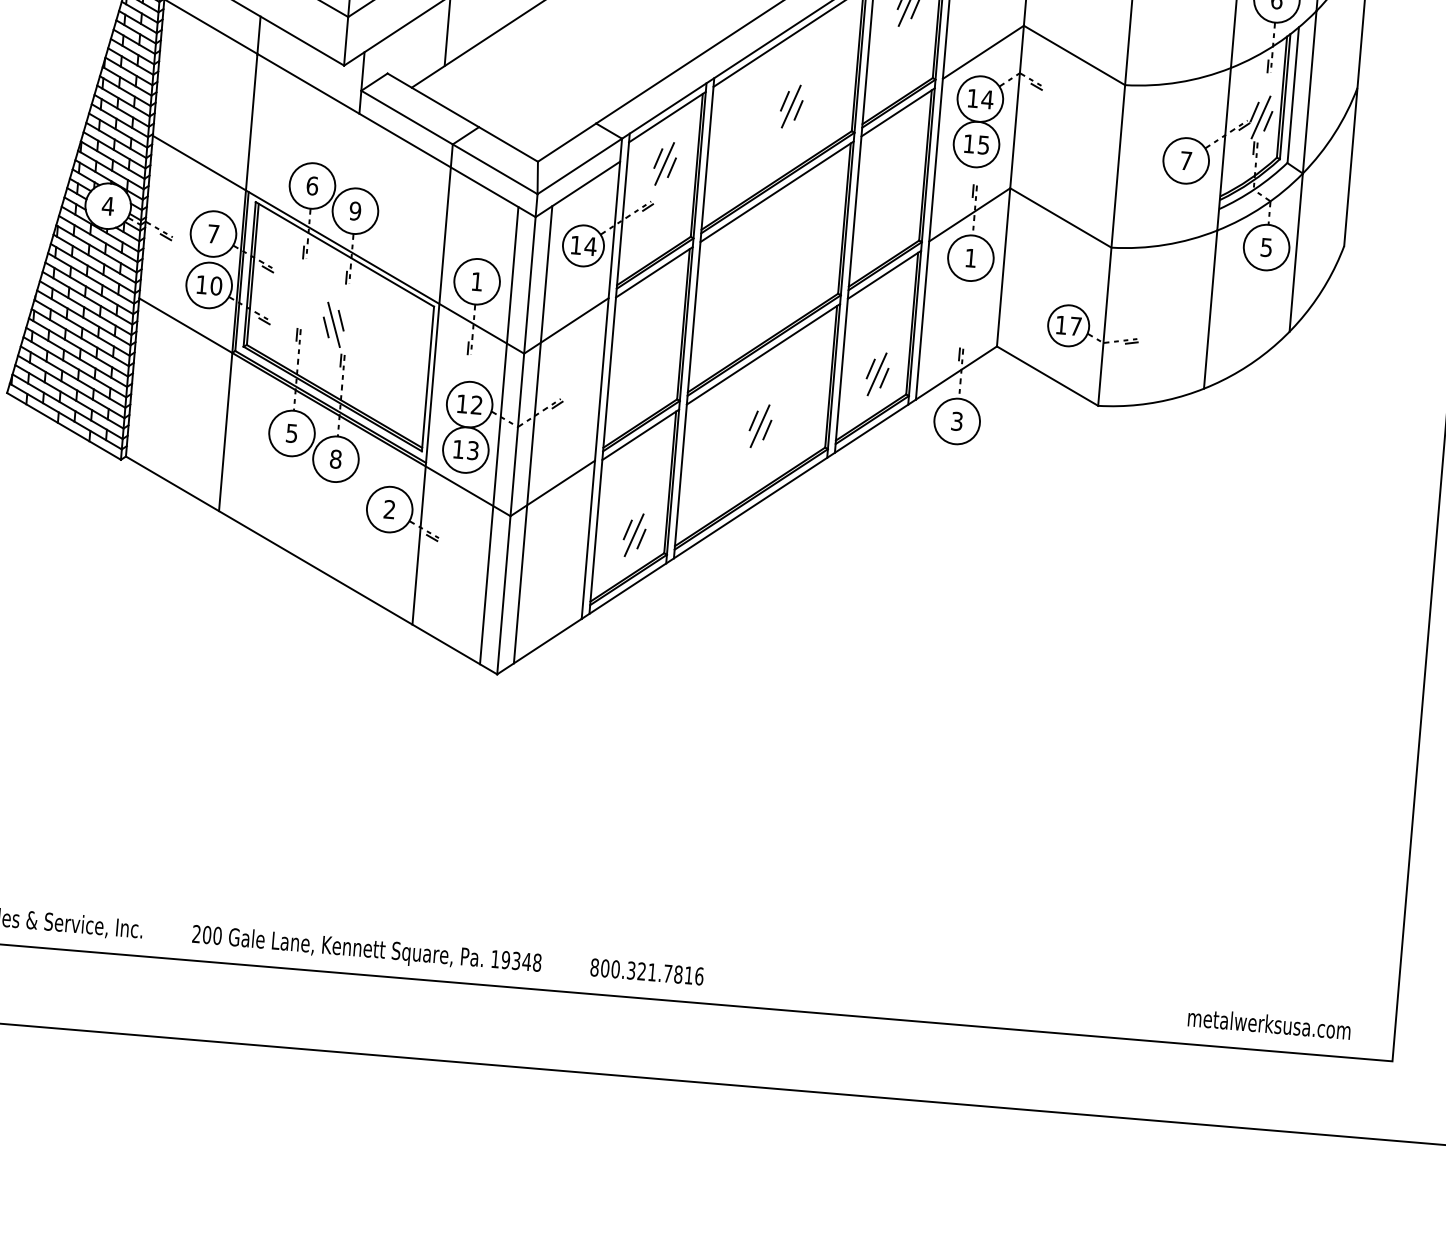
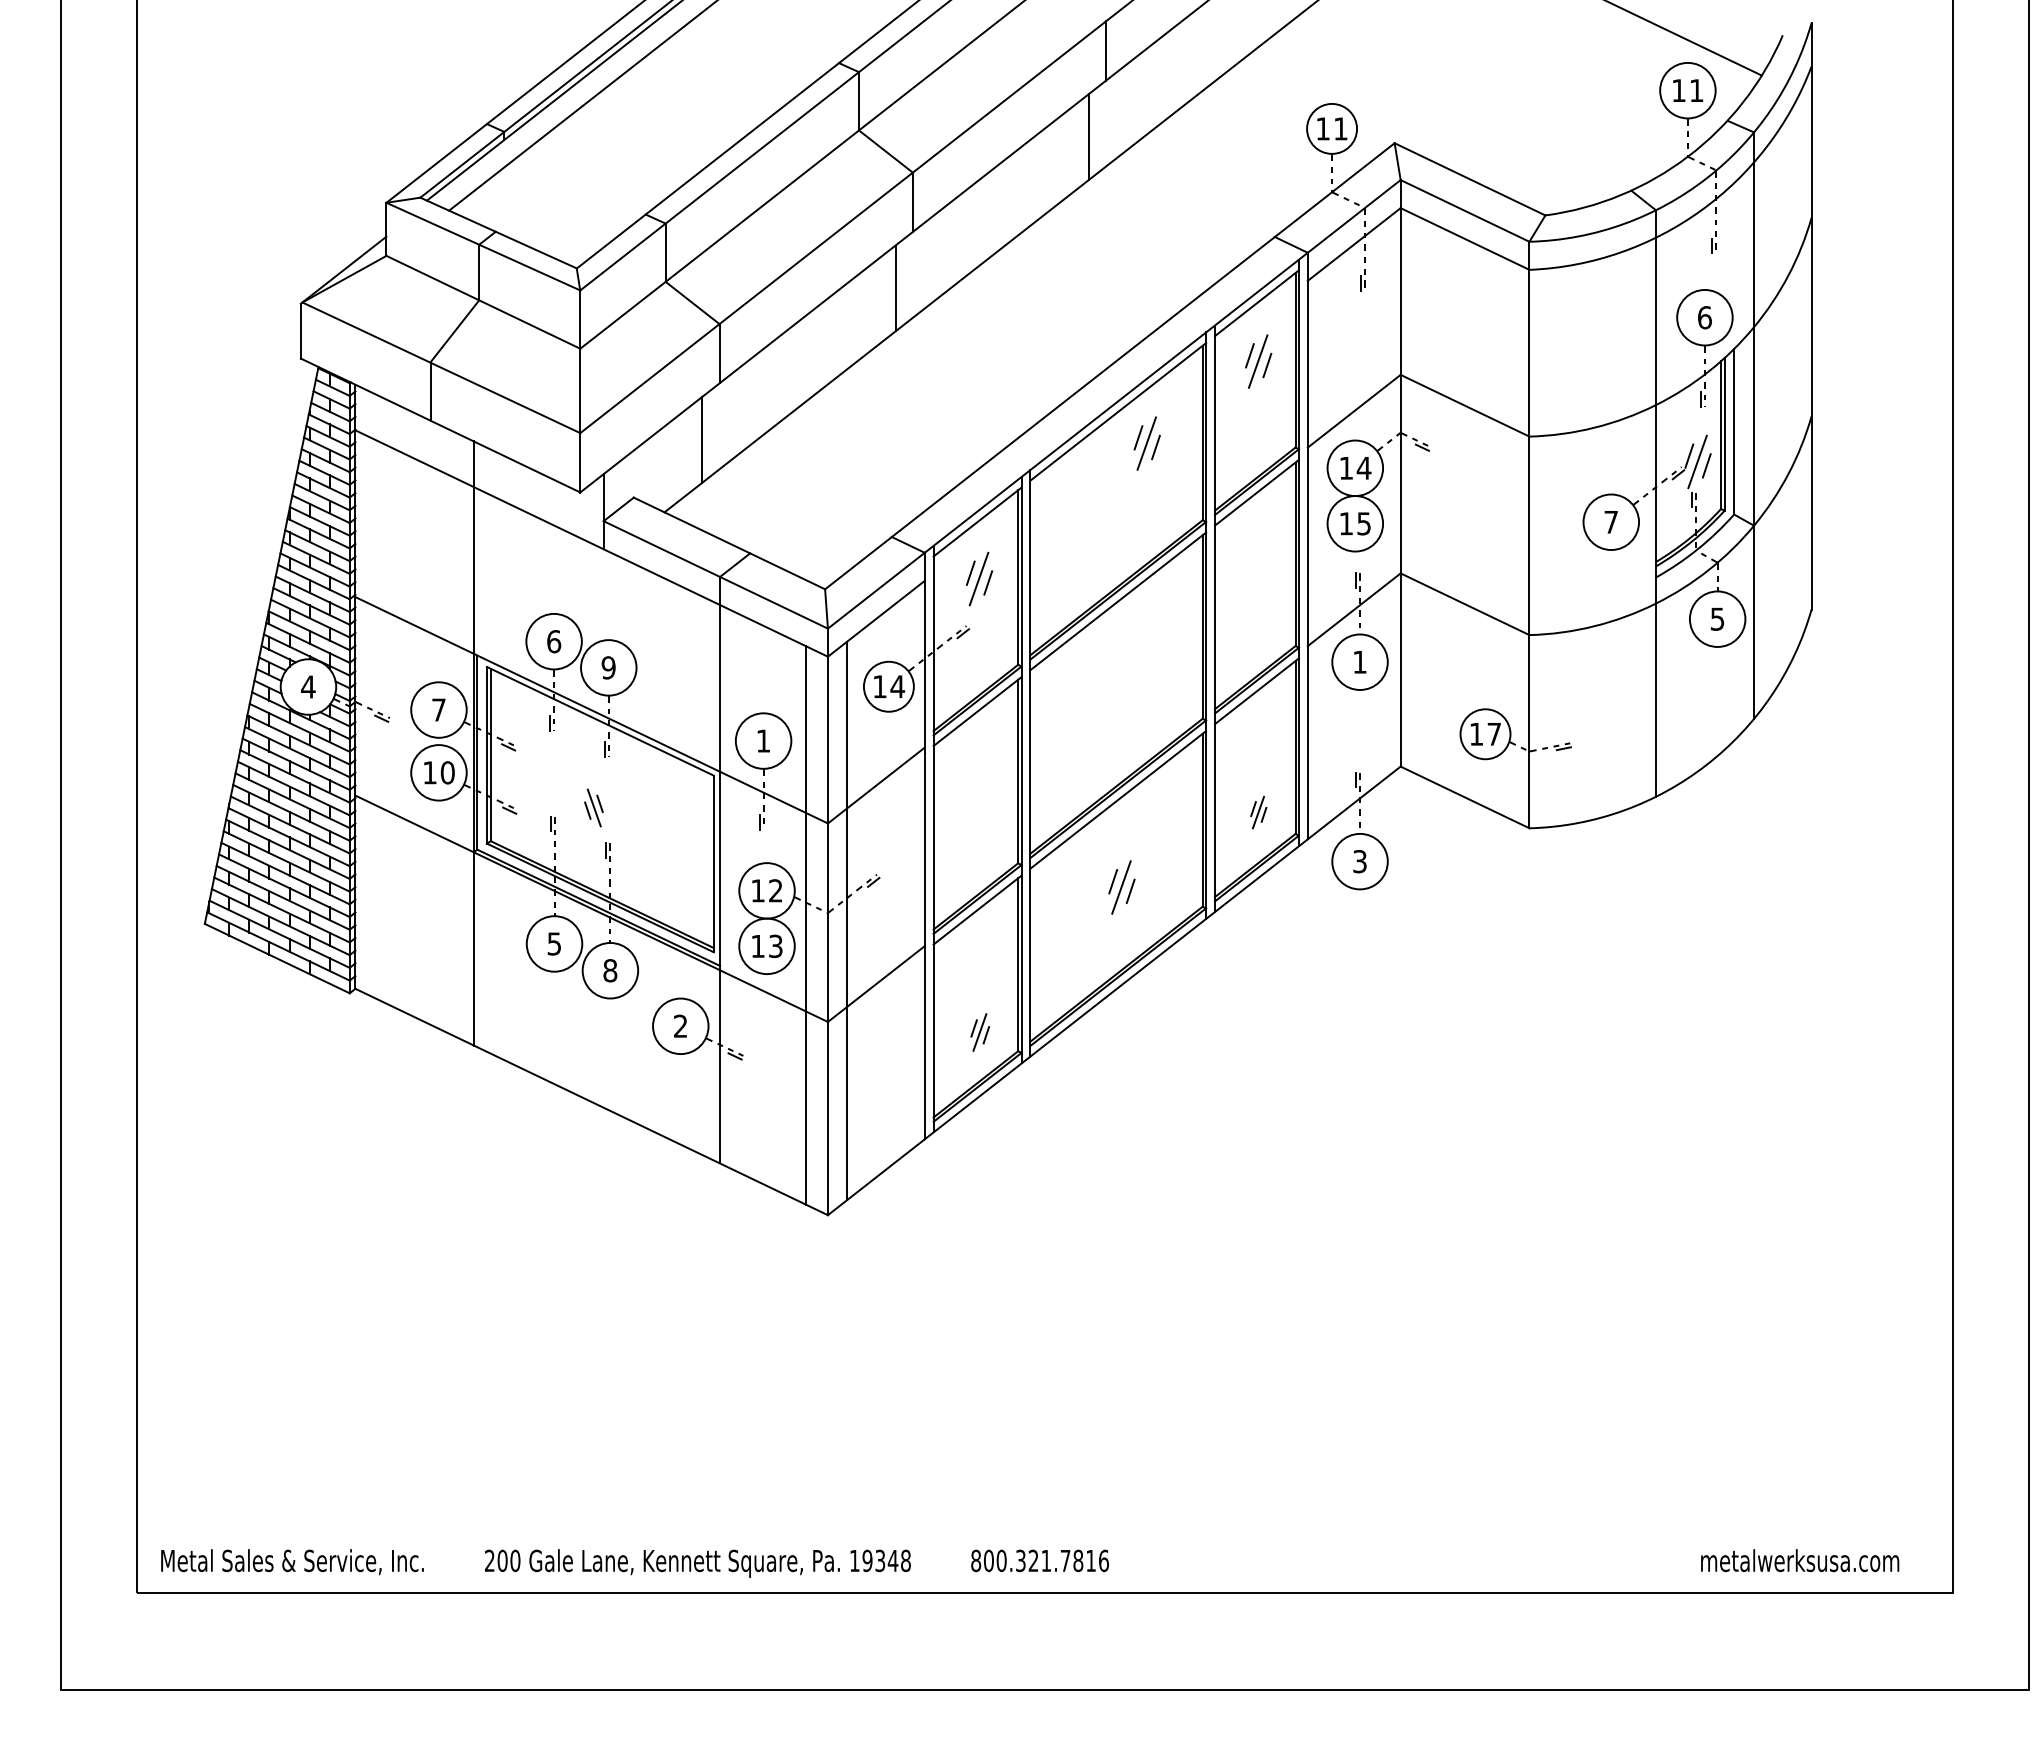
part: (791, 106) -> (1146, 443), moved
part: (333, 324) -> (593, 807), size x0.7
part: (877, 374) -> (1258, 812), size x0.6
part: (633, 535) -> (979, 1032), size x0.7

